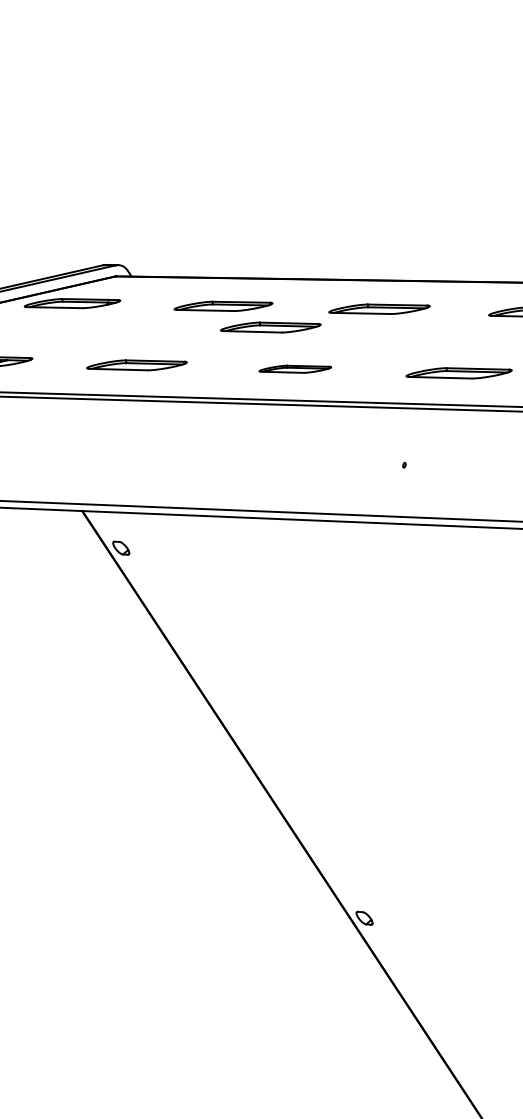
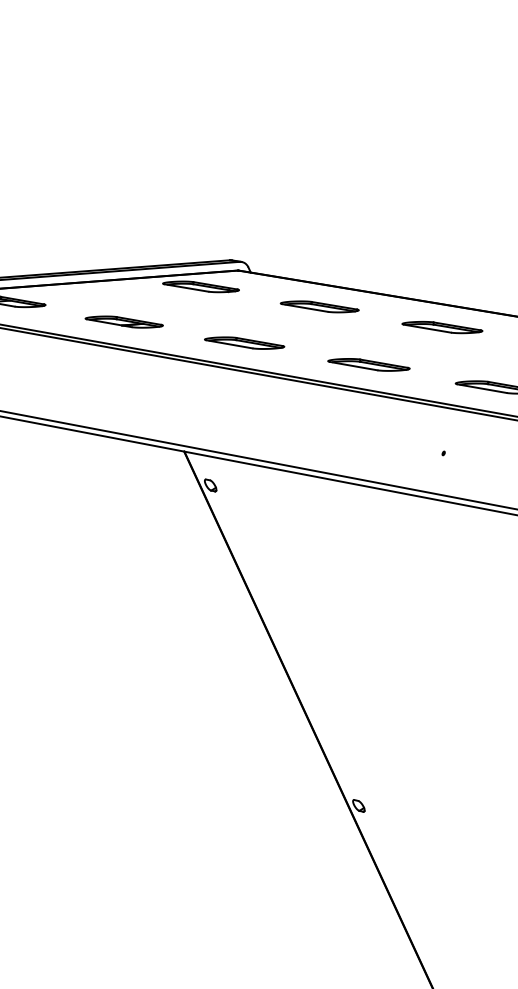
part: (270, 326) -> (354, 328), removed
part: (294, 368) -> (368, 364), size x1.43

